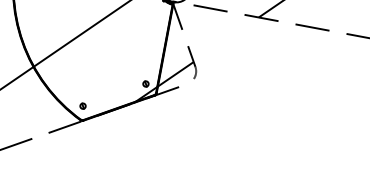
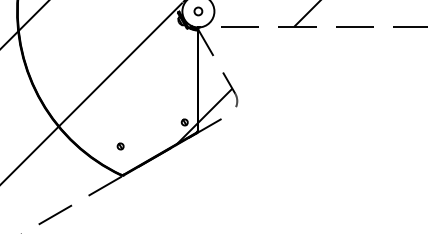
part: (82, 106) -> (120, 146), moved

